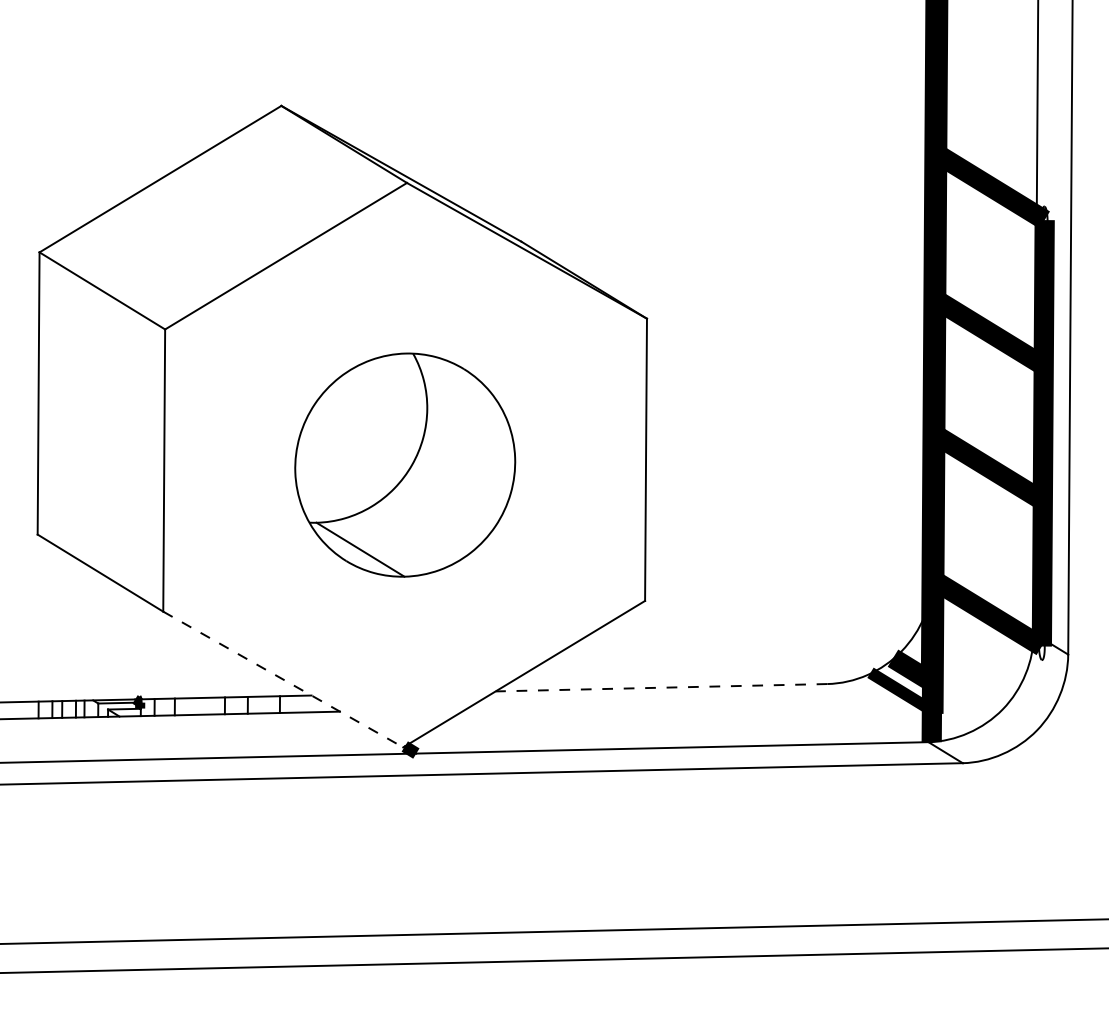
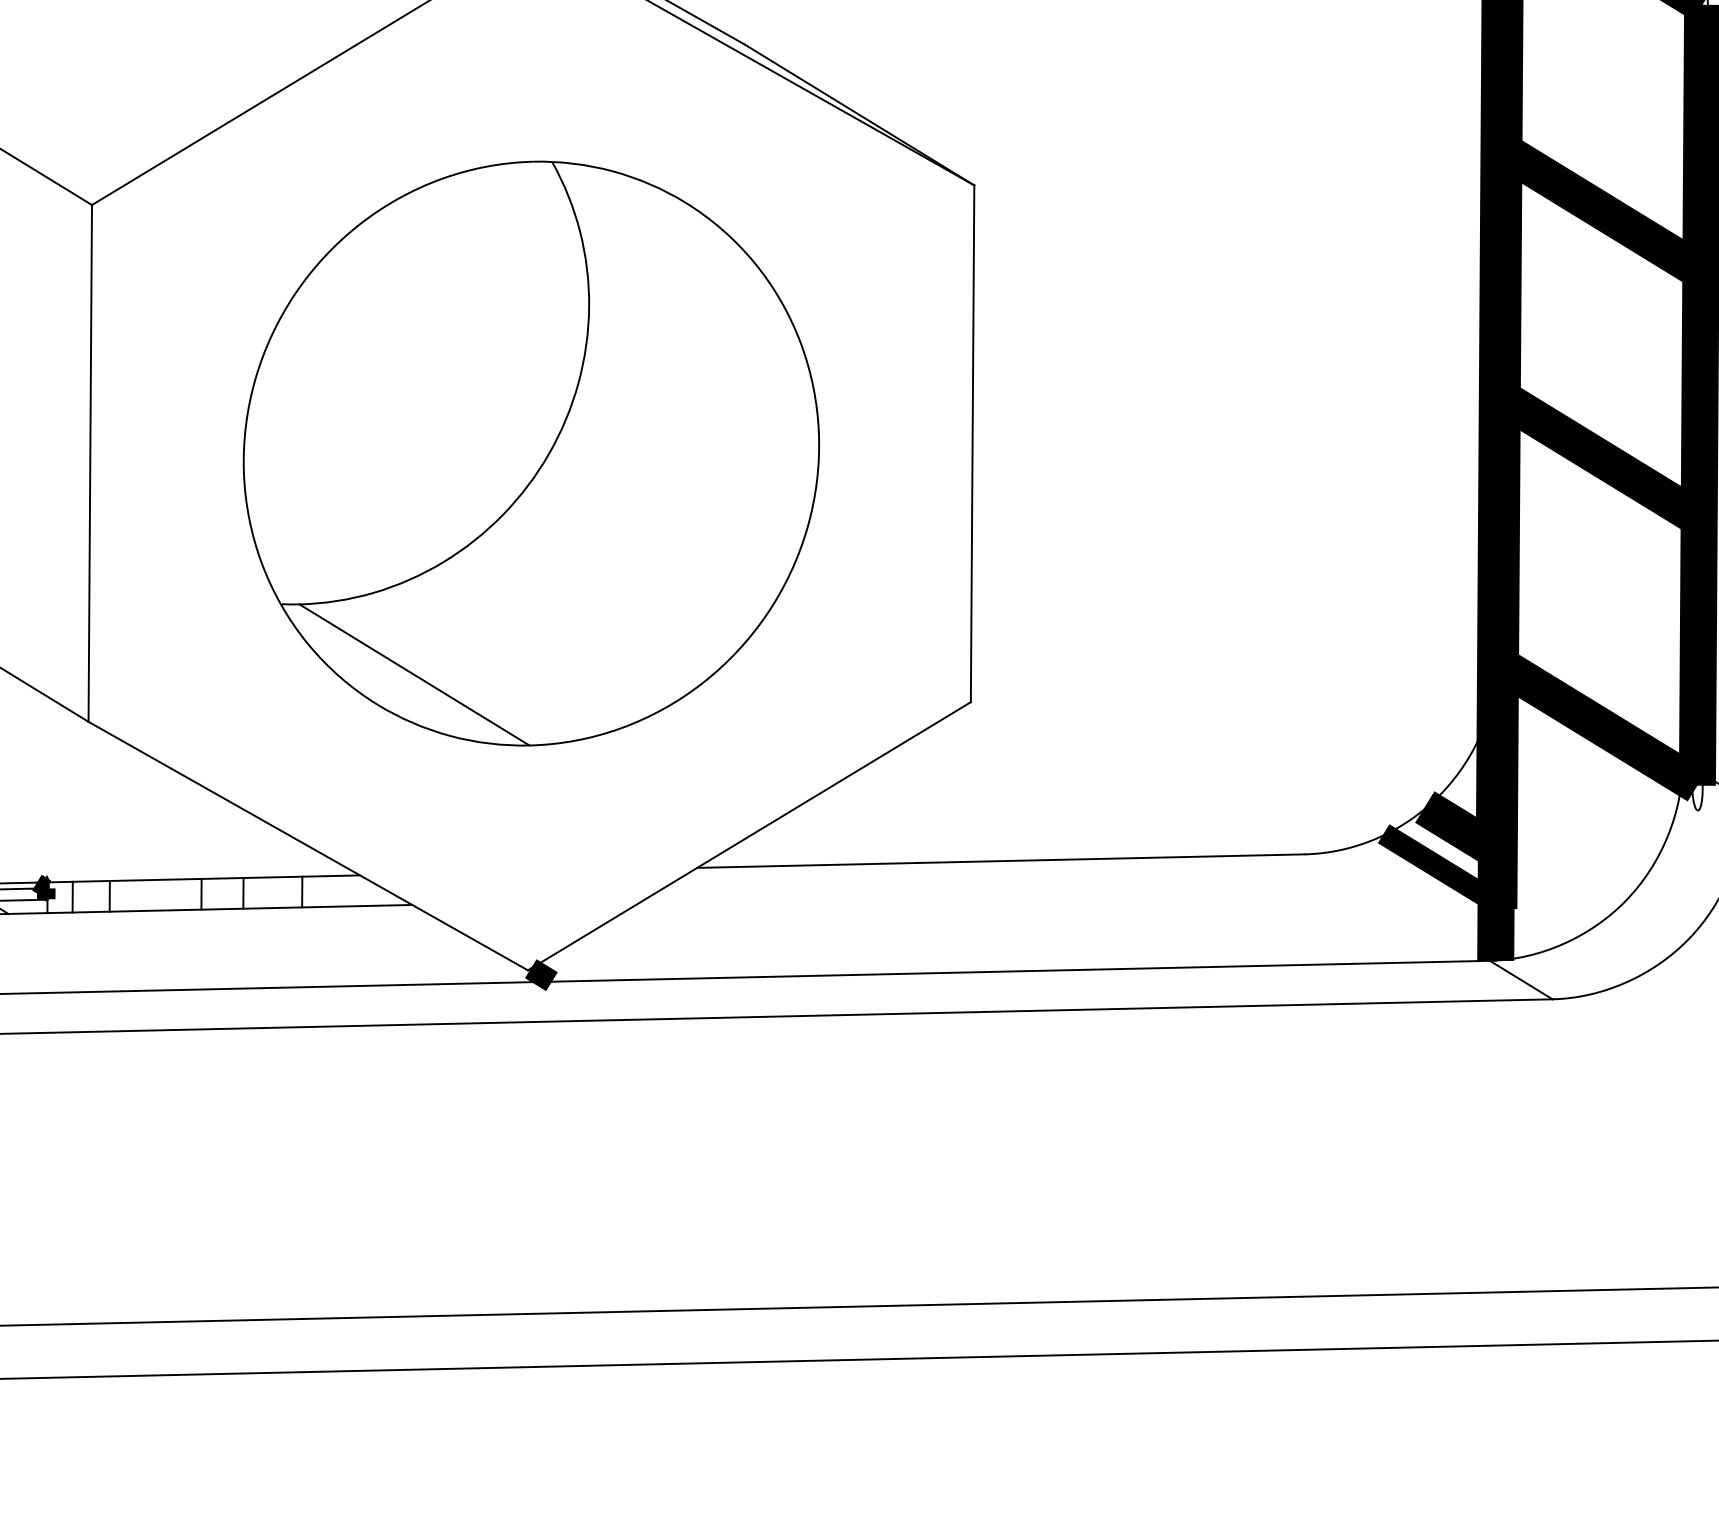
part: (405, 464) -> (532, 452), size x1.43
line: (283, 679) -> (308, 846), dashed -> solid
line: (661, 687) -> (1000, 860), dashed -> solid

